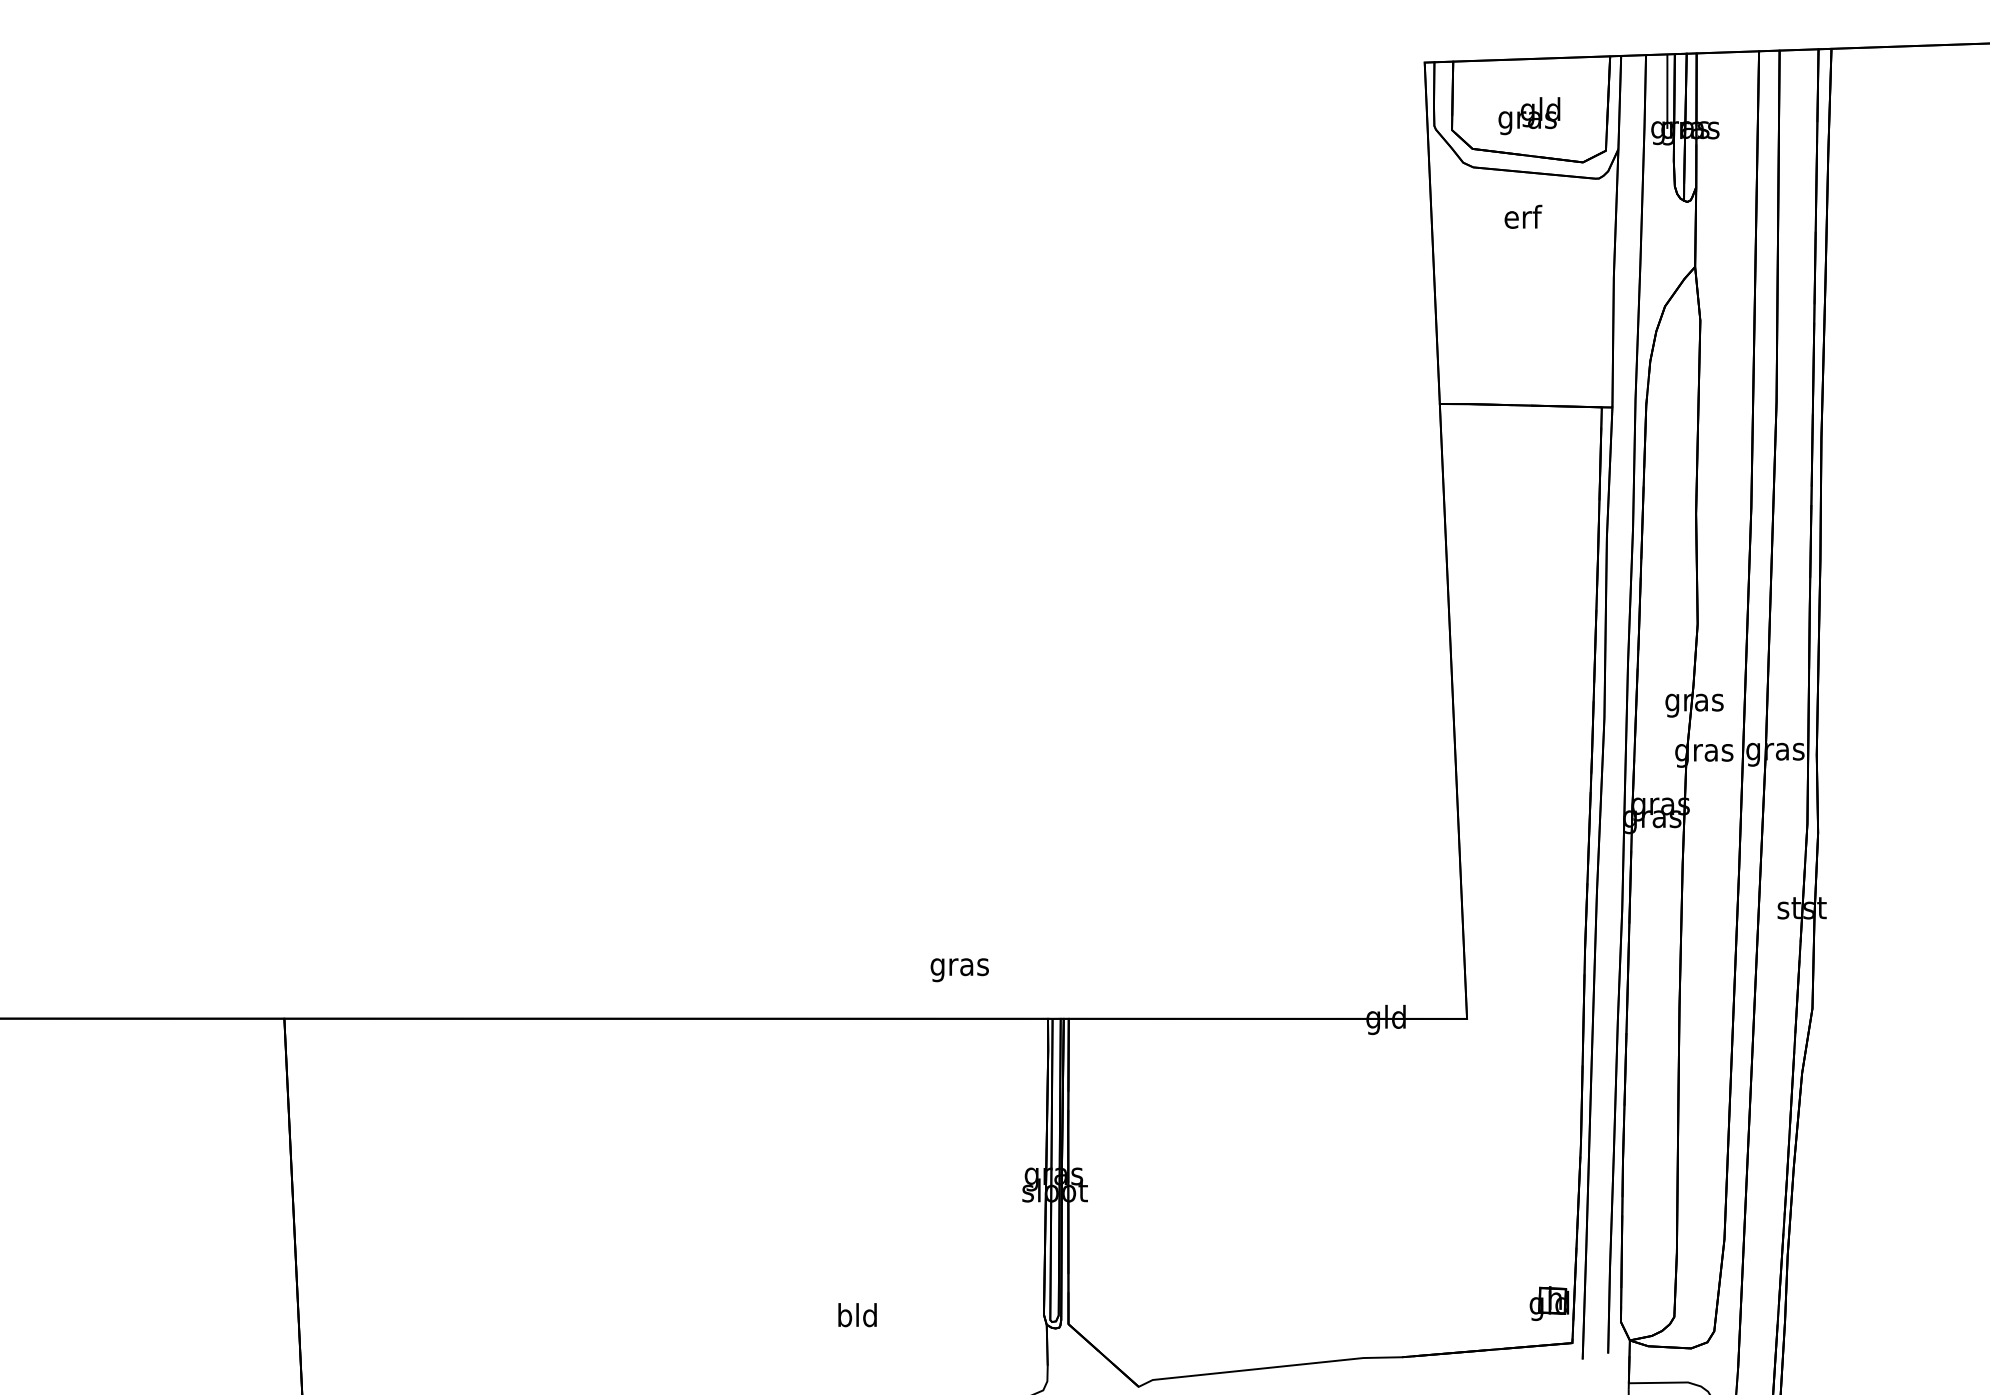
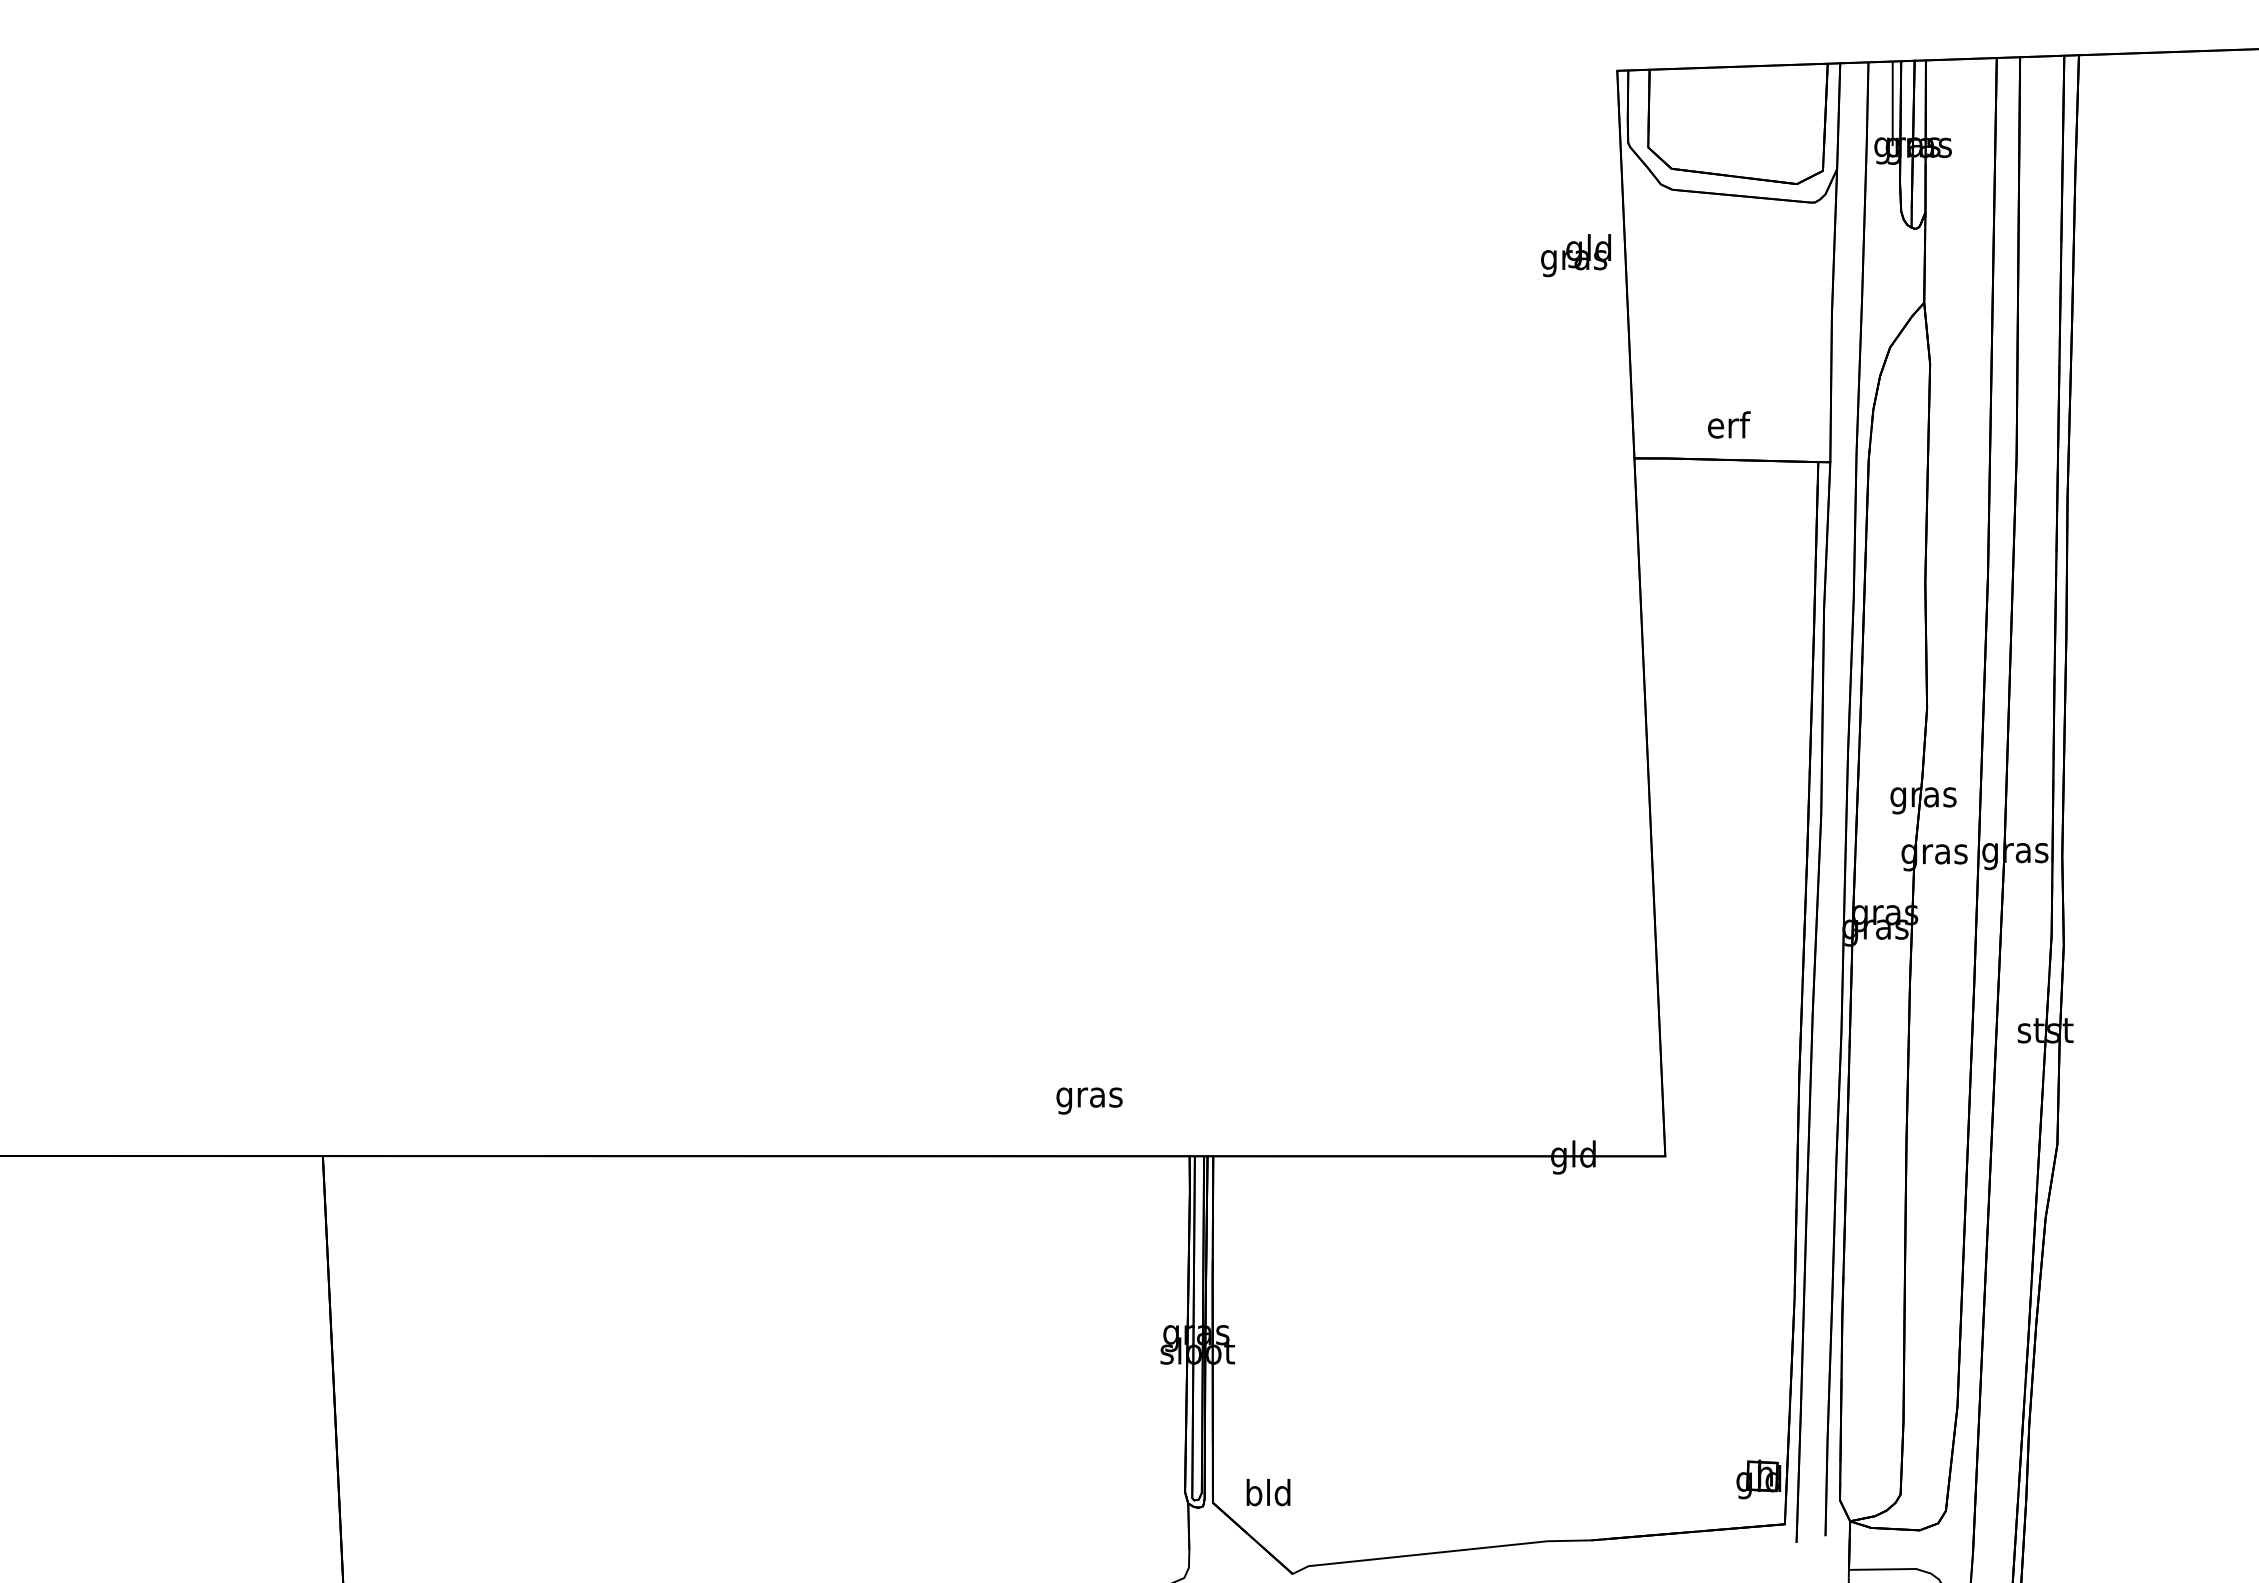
text: (1528, 116) -> (1575, 255), moved
text: (1523, 216) -> (1729, 424), moved
text: (857, 1315) -> (1268, 1492), moved

